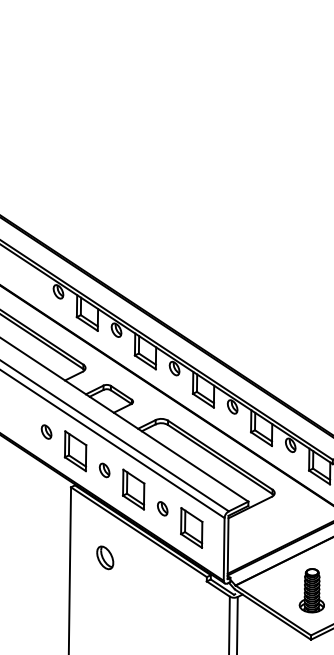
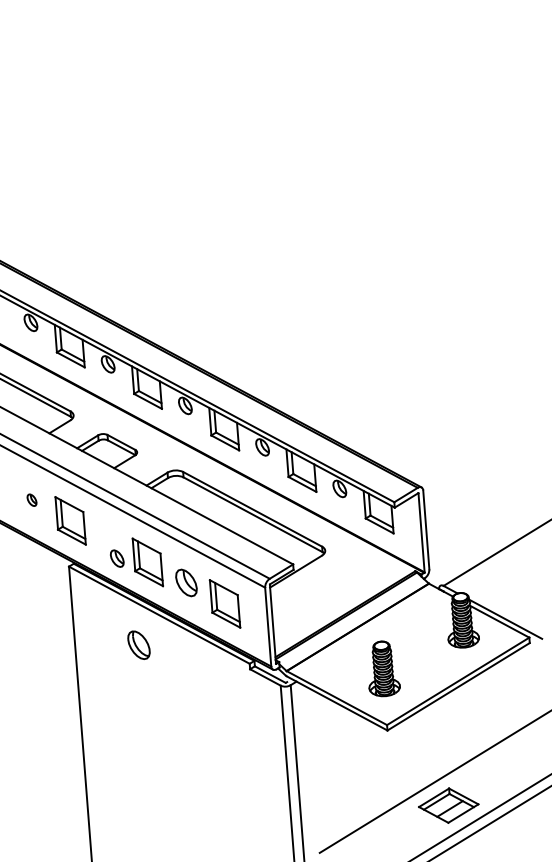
part: (46, 432) -> (31, 500), size x0.7
part: (104, 470) -> (117, 558), moved
part: (162, 509) -> (186, 583), size x1.6
part: (104, 557) -> (138, 644), moved

